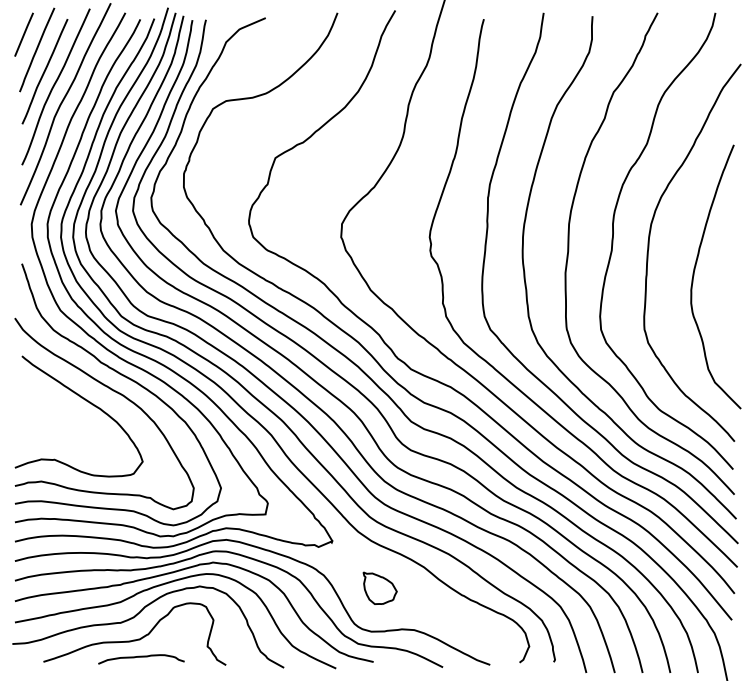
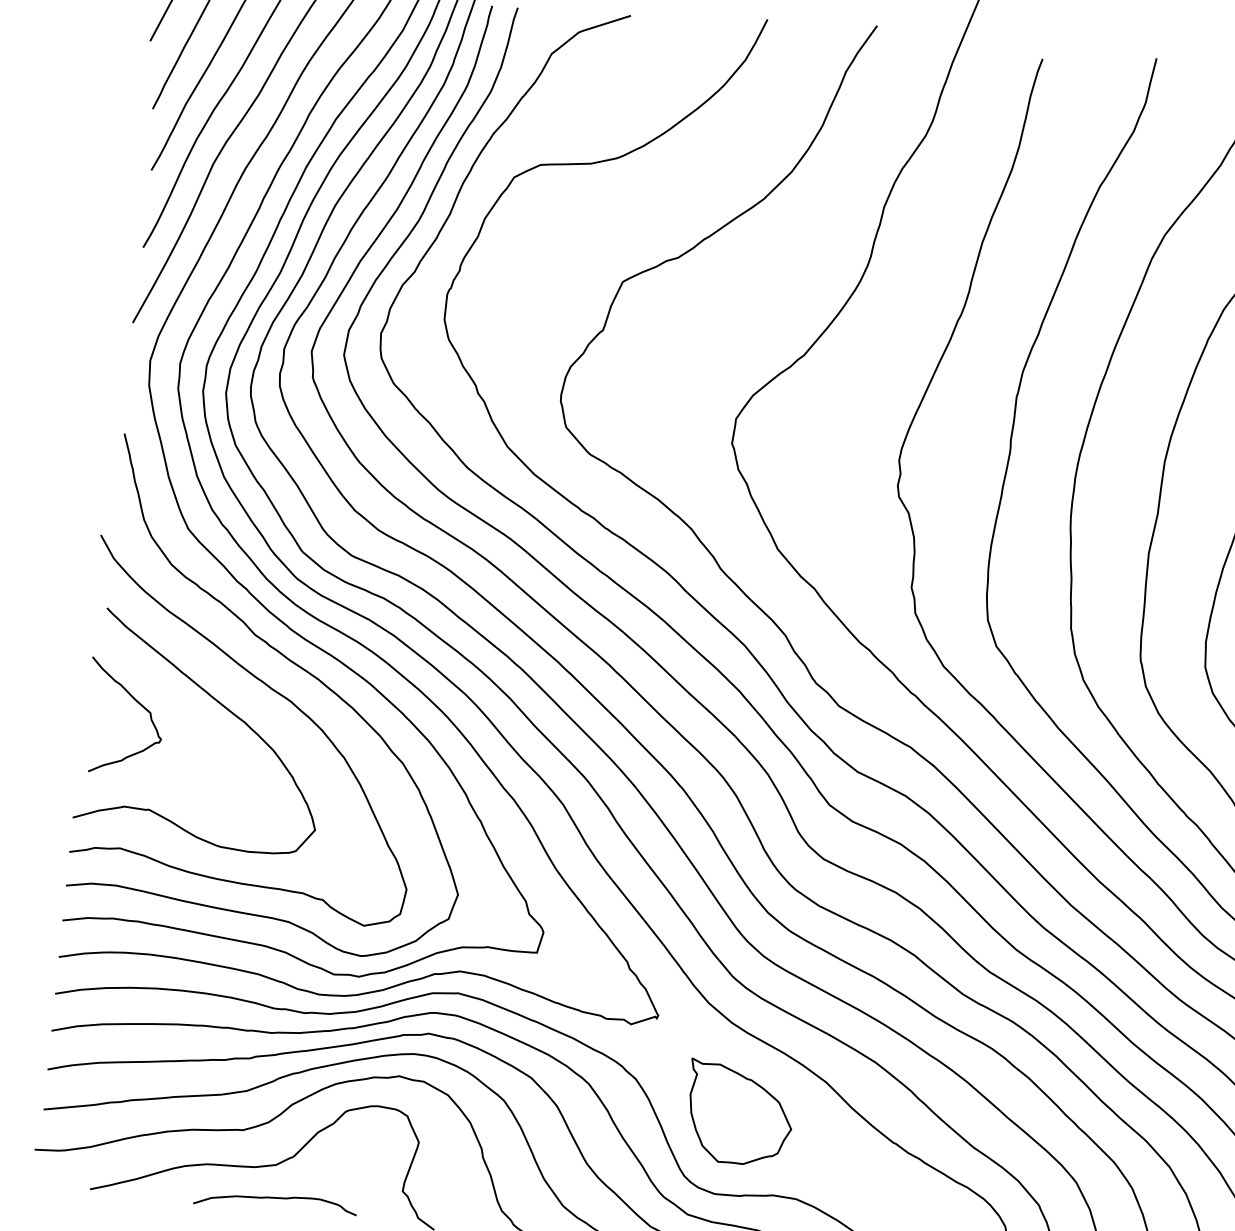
curve: (40, 403) -> (133, 700), added
part: (379, 588) -> (738, 1114), size x1.67

